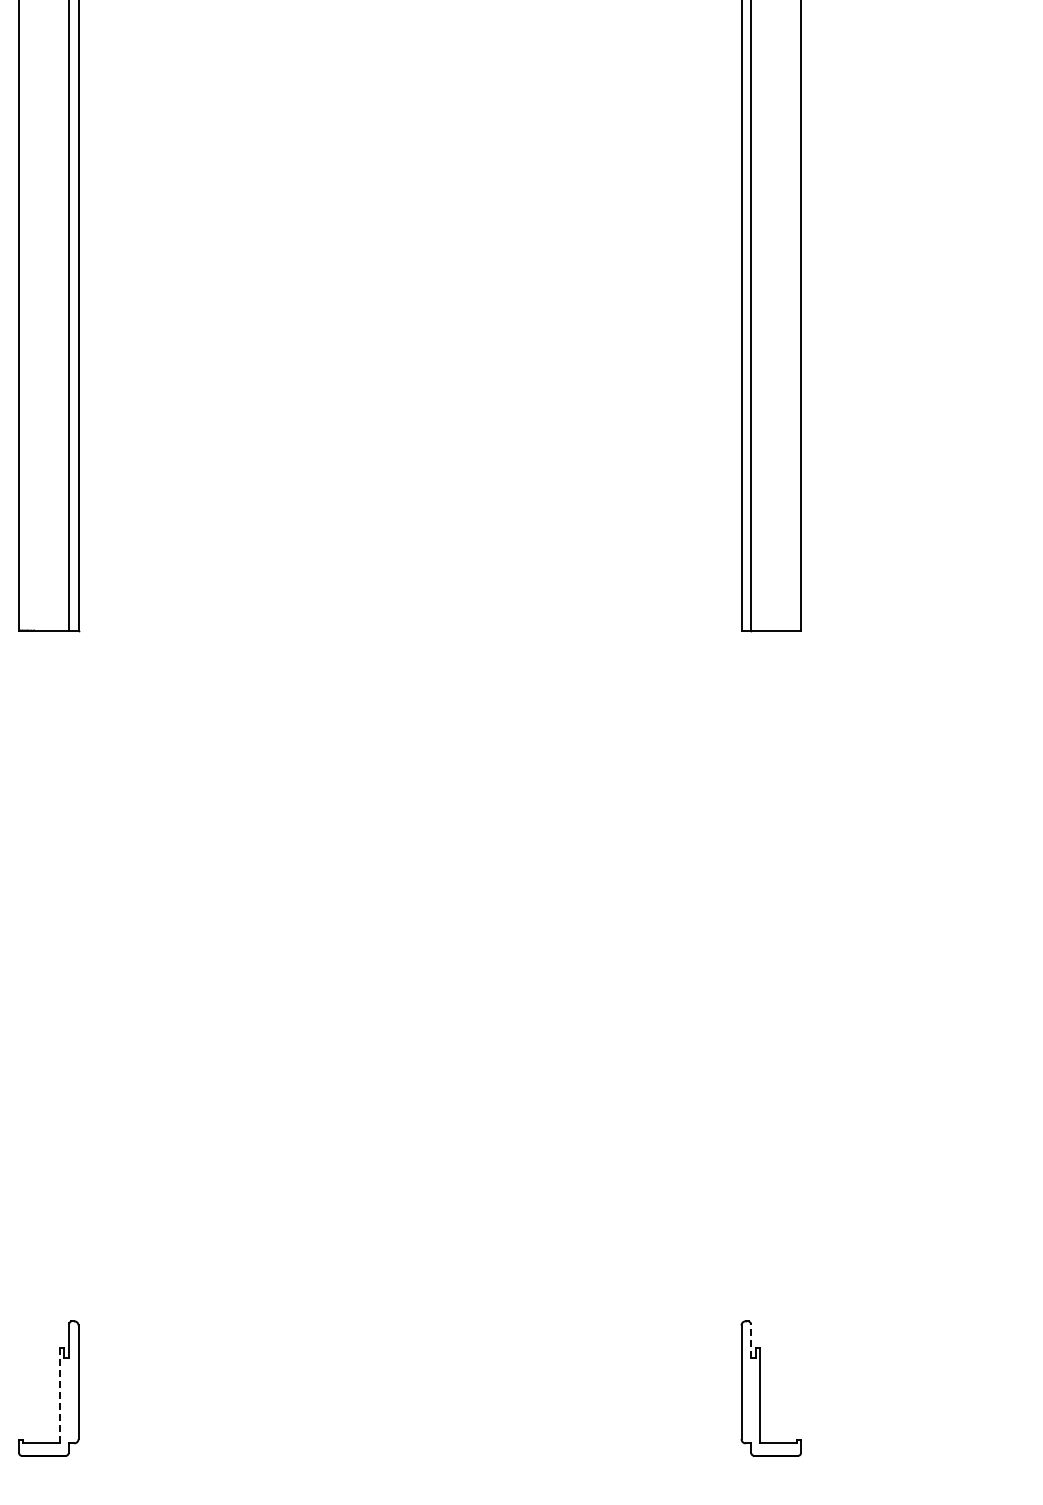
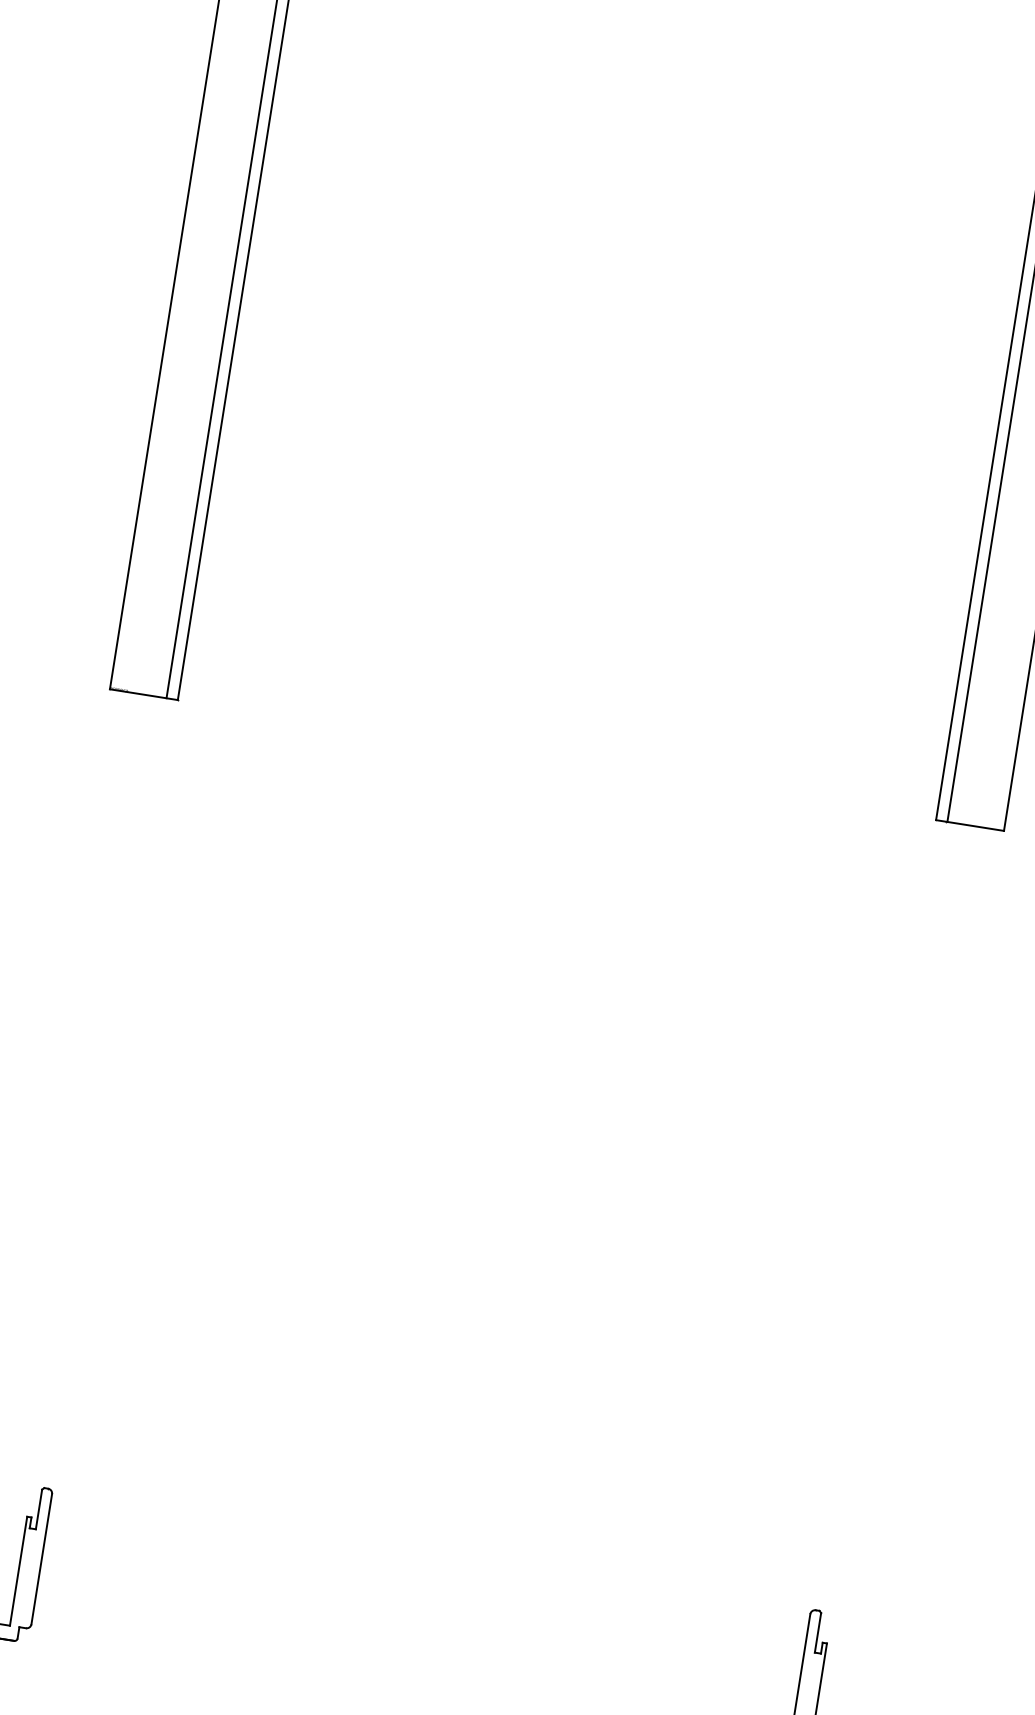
line: (750, 1339) -> (818, 1631), dashed -> solid
line: (60, 1395) -> (18, 1571), dashed -> solid

